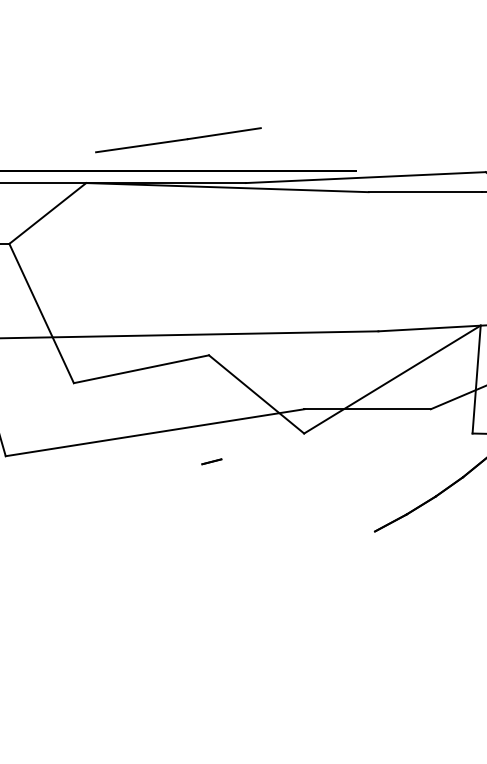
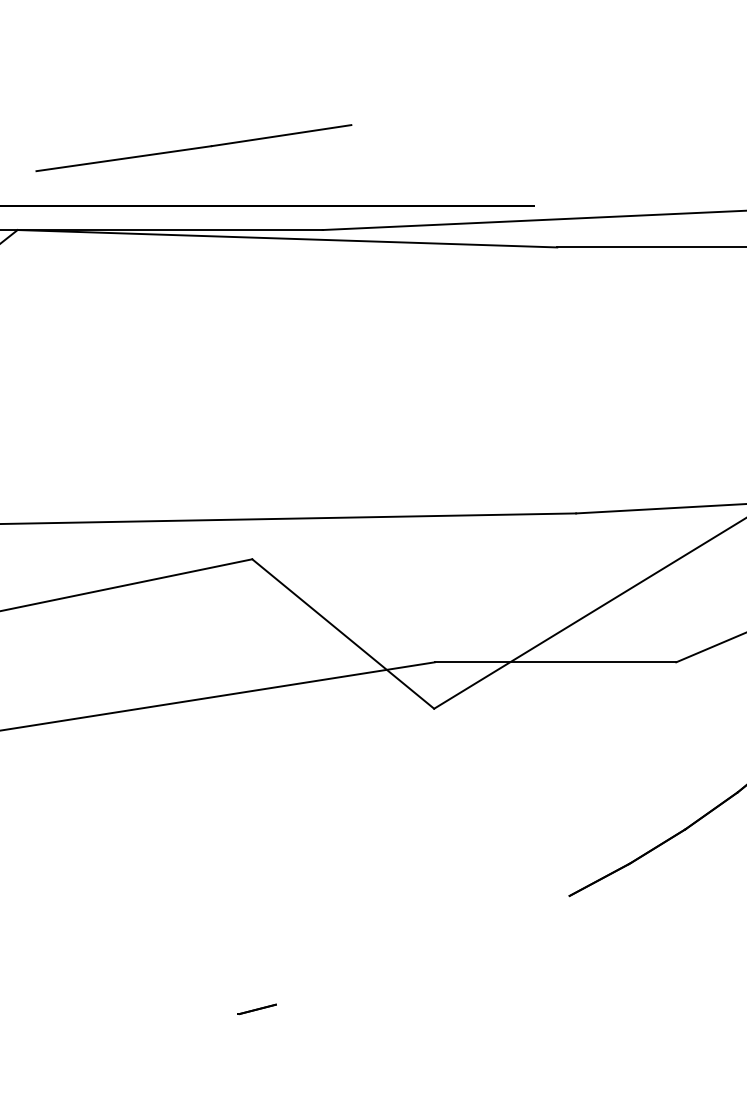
line: (211, 461) -> (257, 1008), moved

